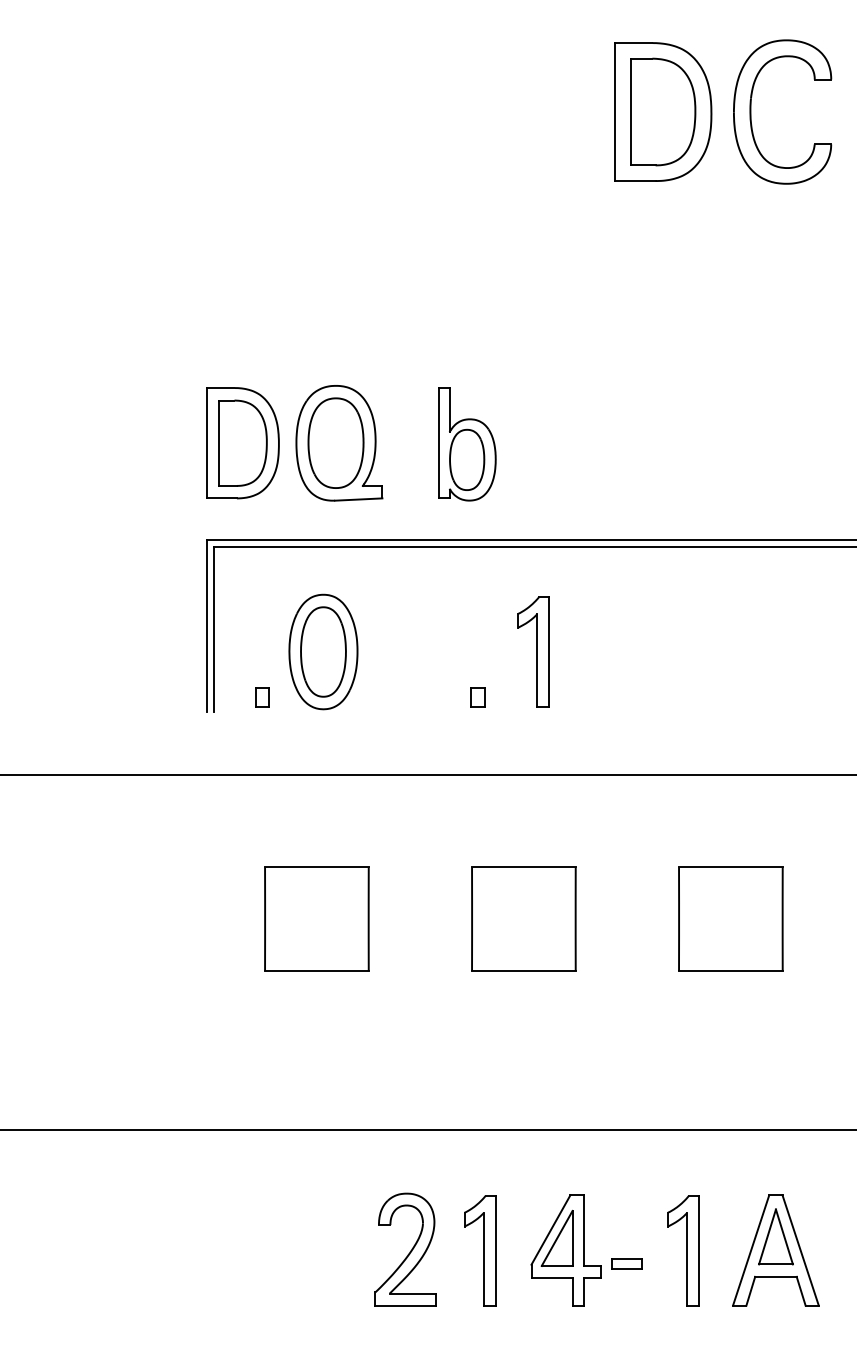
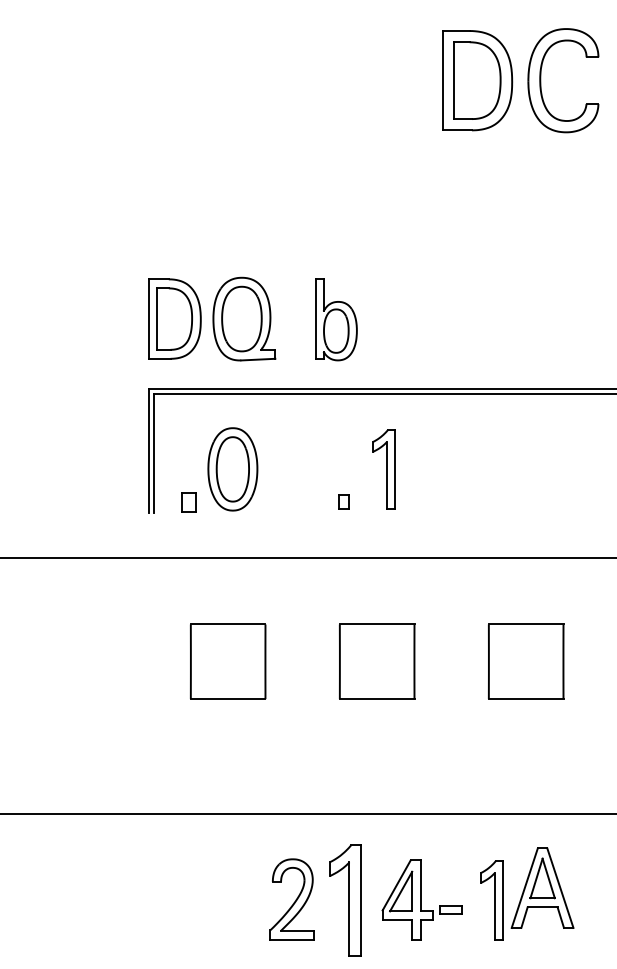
part: (261, 696) -> (188, 501), size x1.4
part: (775, 1249) -> (542, 887), moved
part: (479, 1250) -> (345, 900), size x1.4

